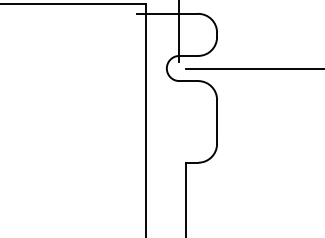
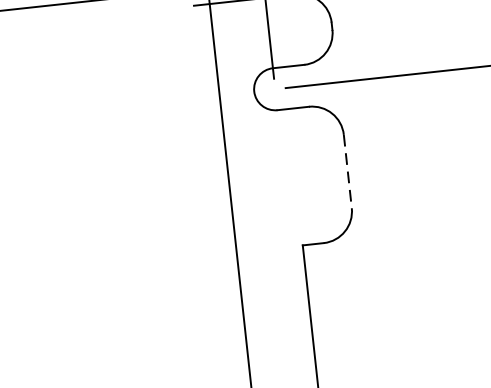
line: (217, 121) -> (348, 170), solid -> dashed

